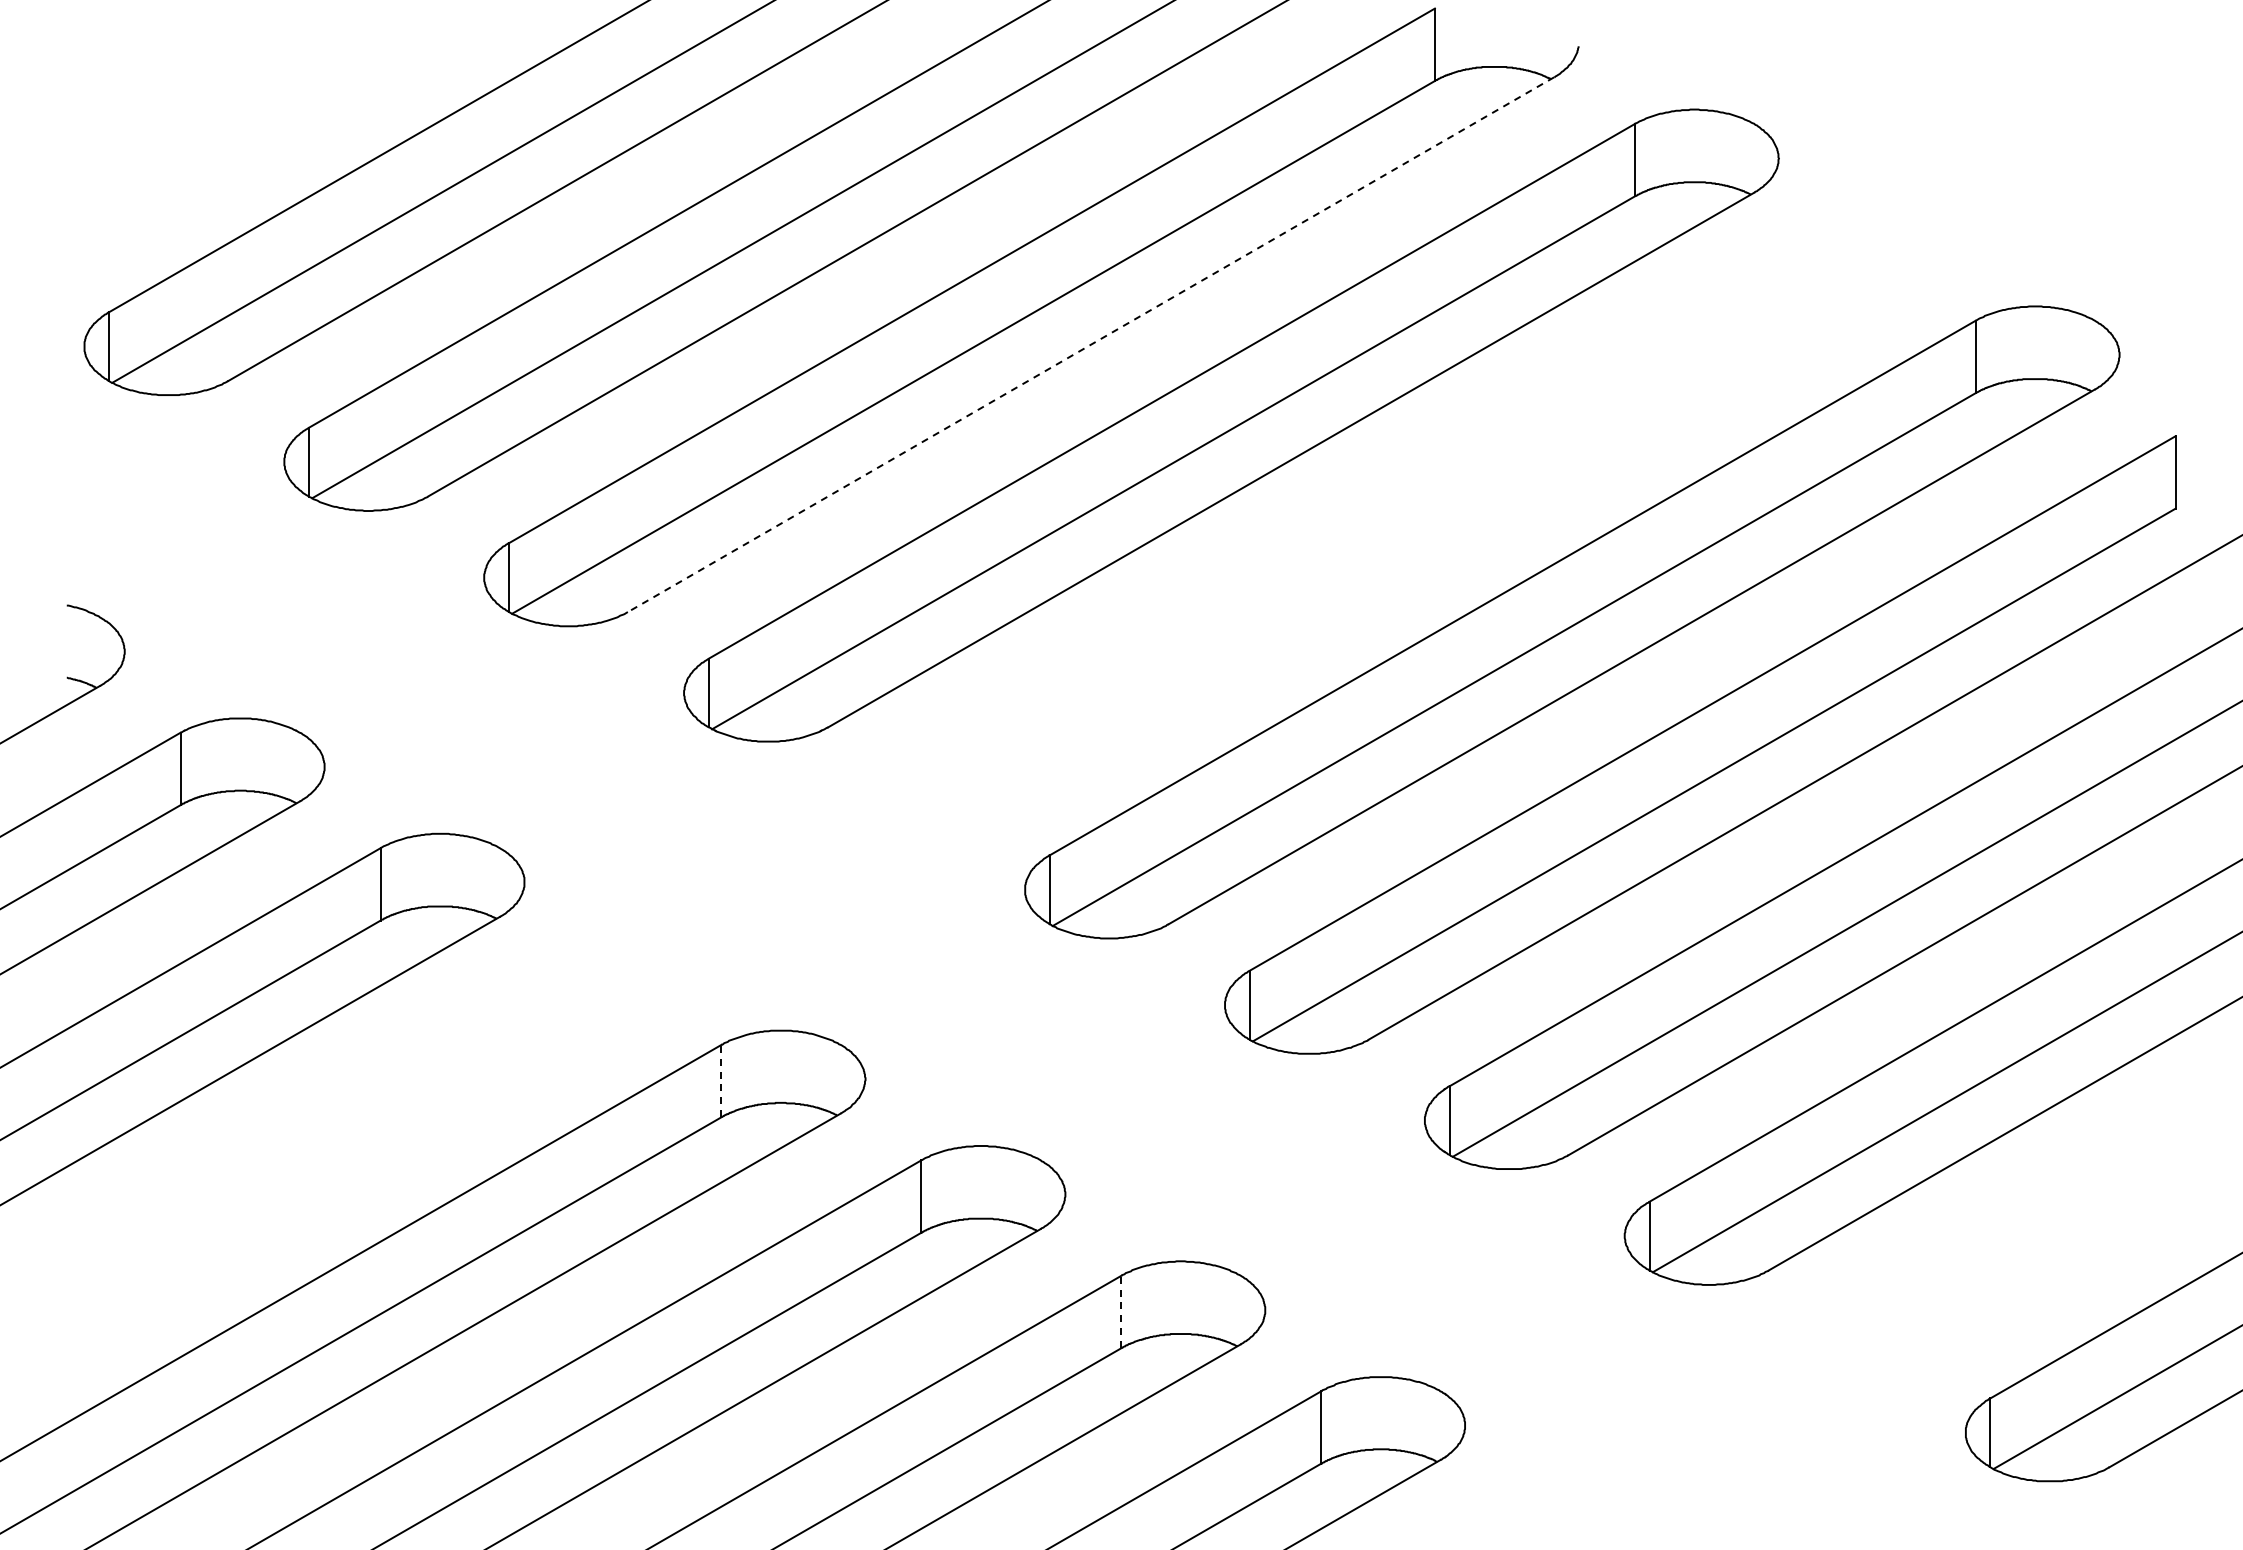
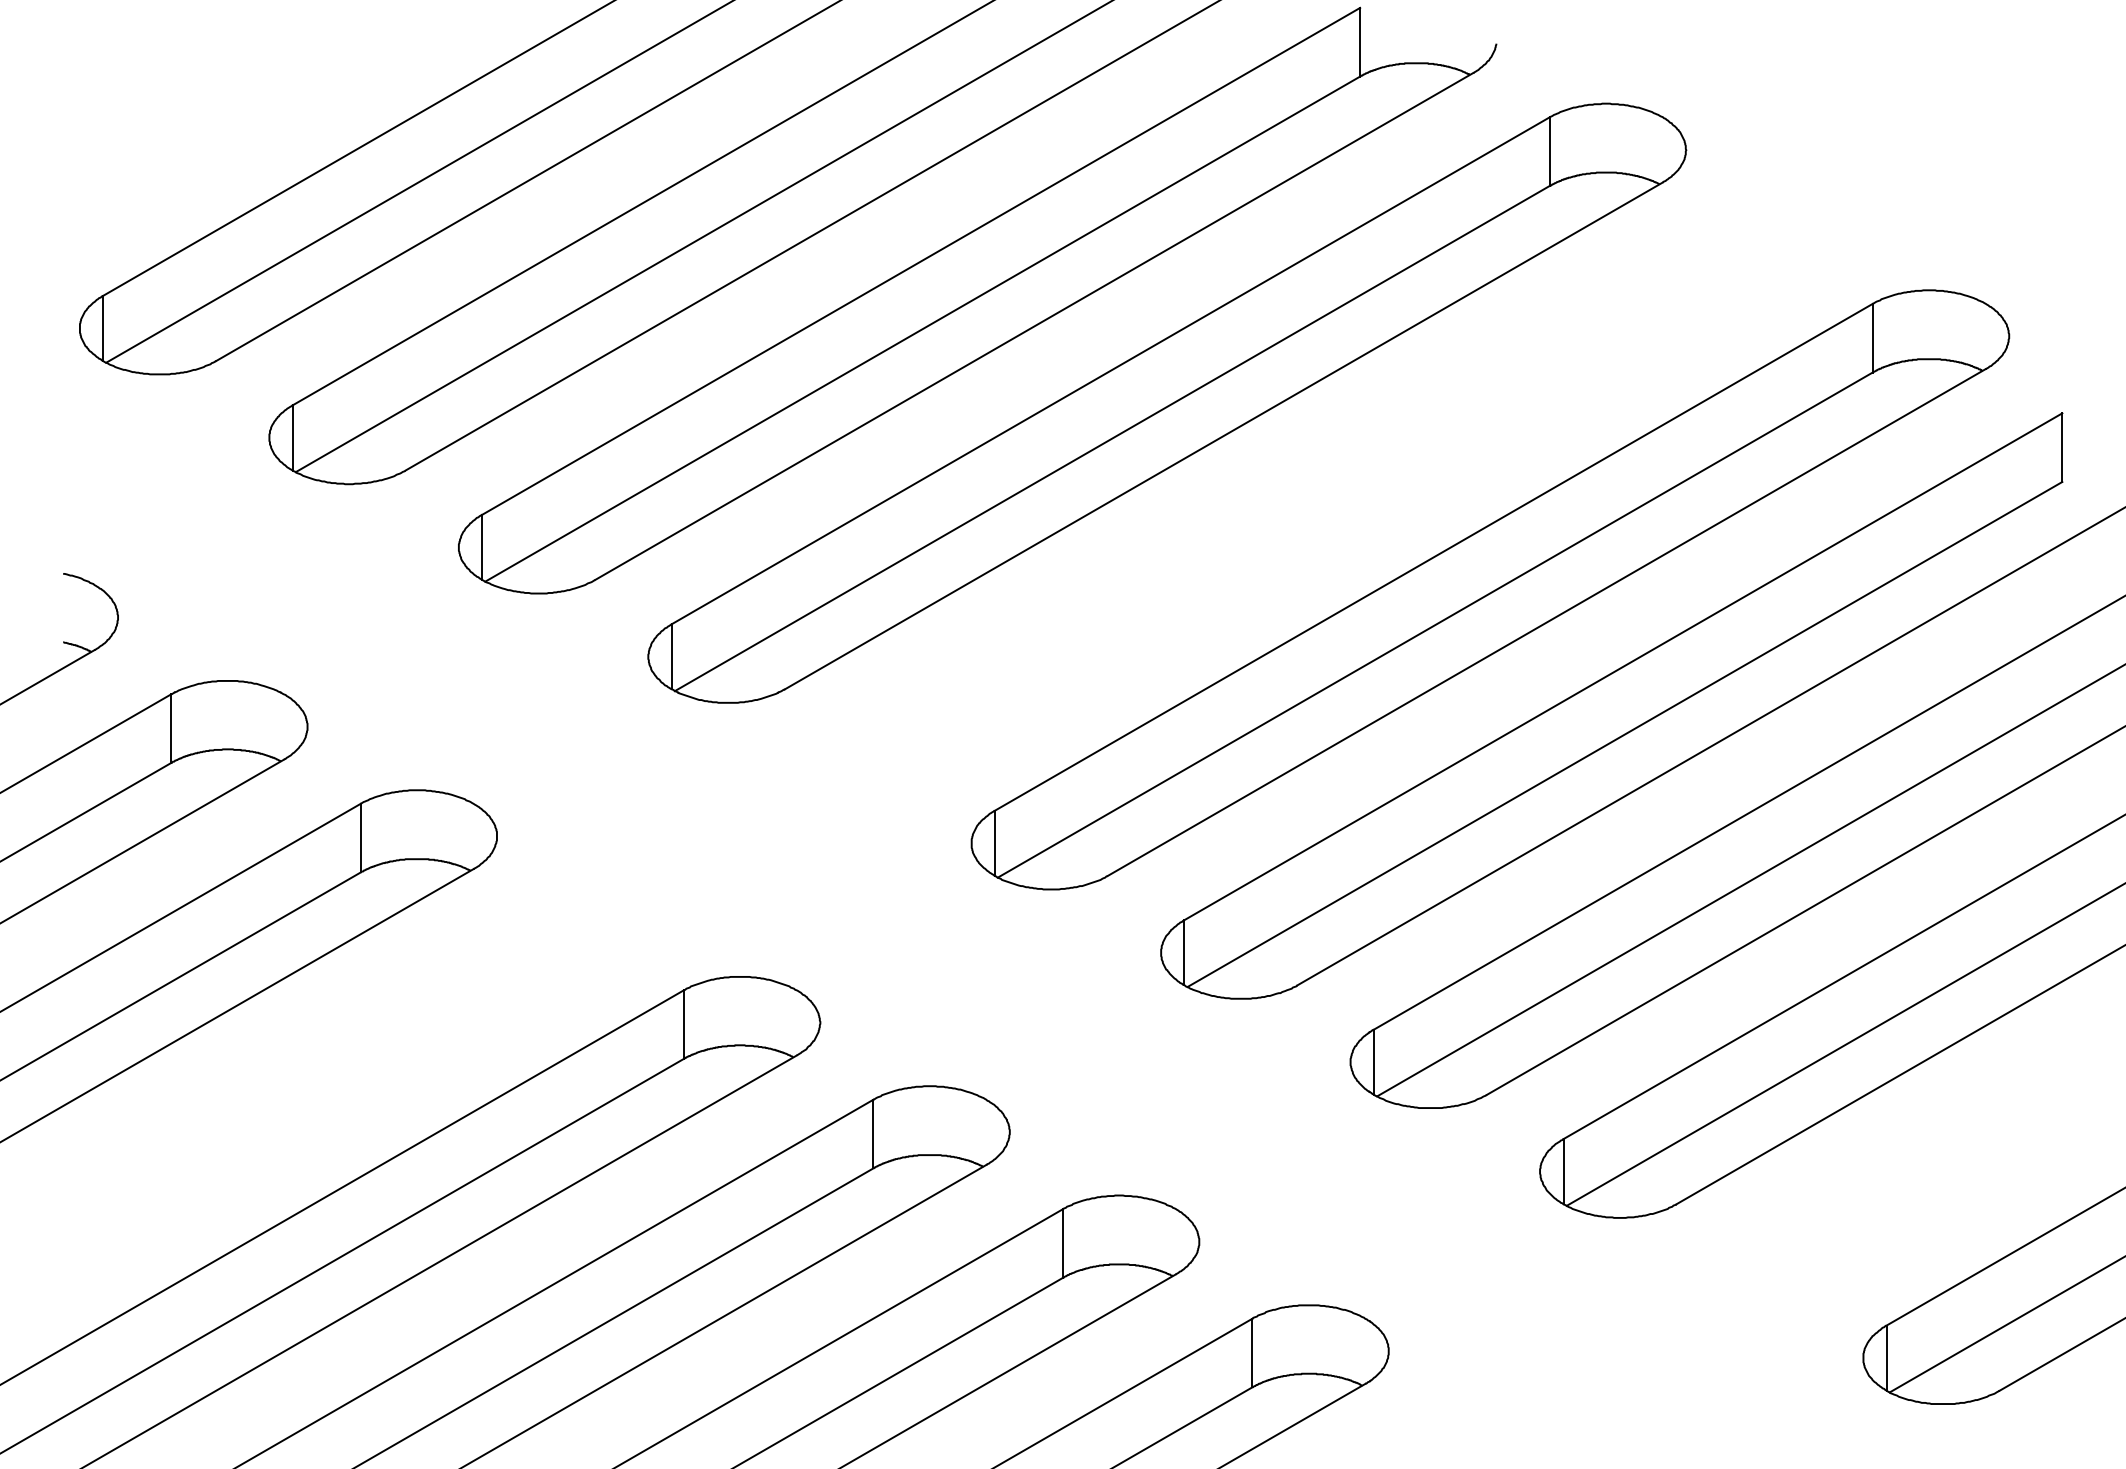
line: (1091, 344) -> (1034, 326), dashed -> solid
line: (721, 1080) -> (683, 1024), dashed -> solid
line: (1121, 1311) -> (1063, 1243), dashed -> solid

